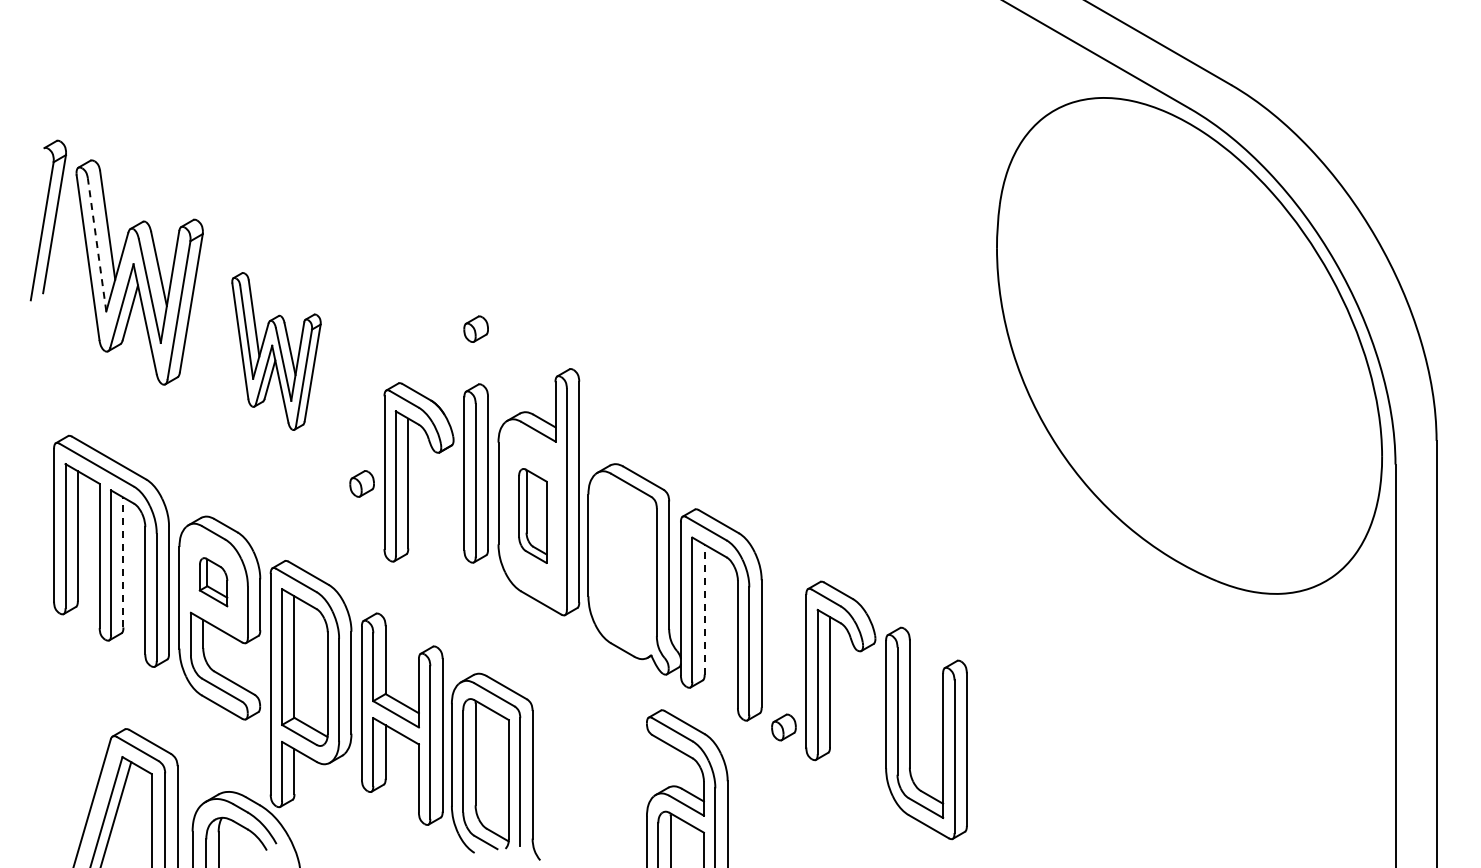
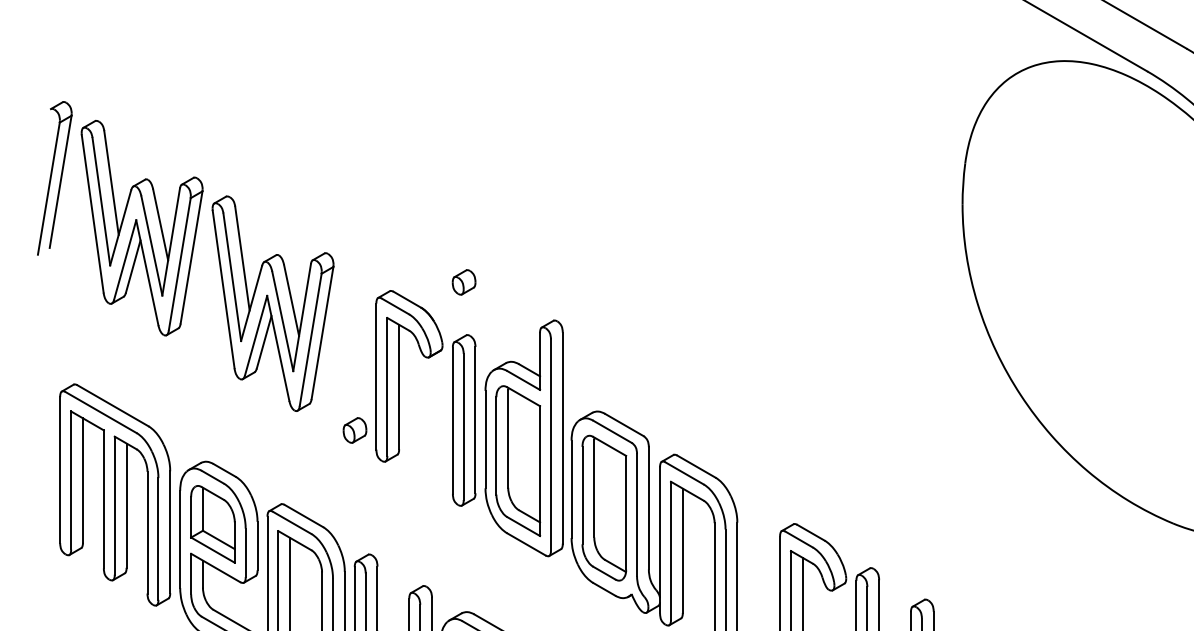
line: (97, 244) -> (101, 201), dashed -> solid
part: (276, 351) -> (273, 303), size x1.43
part: (408, 472) -> (399, 376), moved
part: (532, 515) -> (518, 460), size x1.67
line: (123, 562) -> (126, 505), dashed -> solid
part: (622, 564) -> (604, 507), added
part: (213, 582) -> (212, 524), size x1.67
line: (704, 609) -> (682, 550), dashed -> solid

